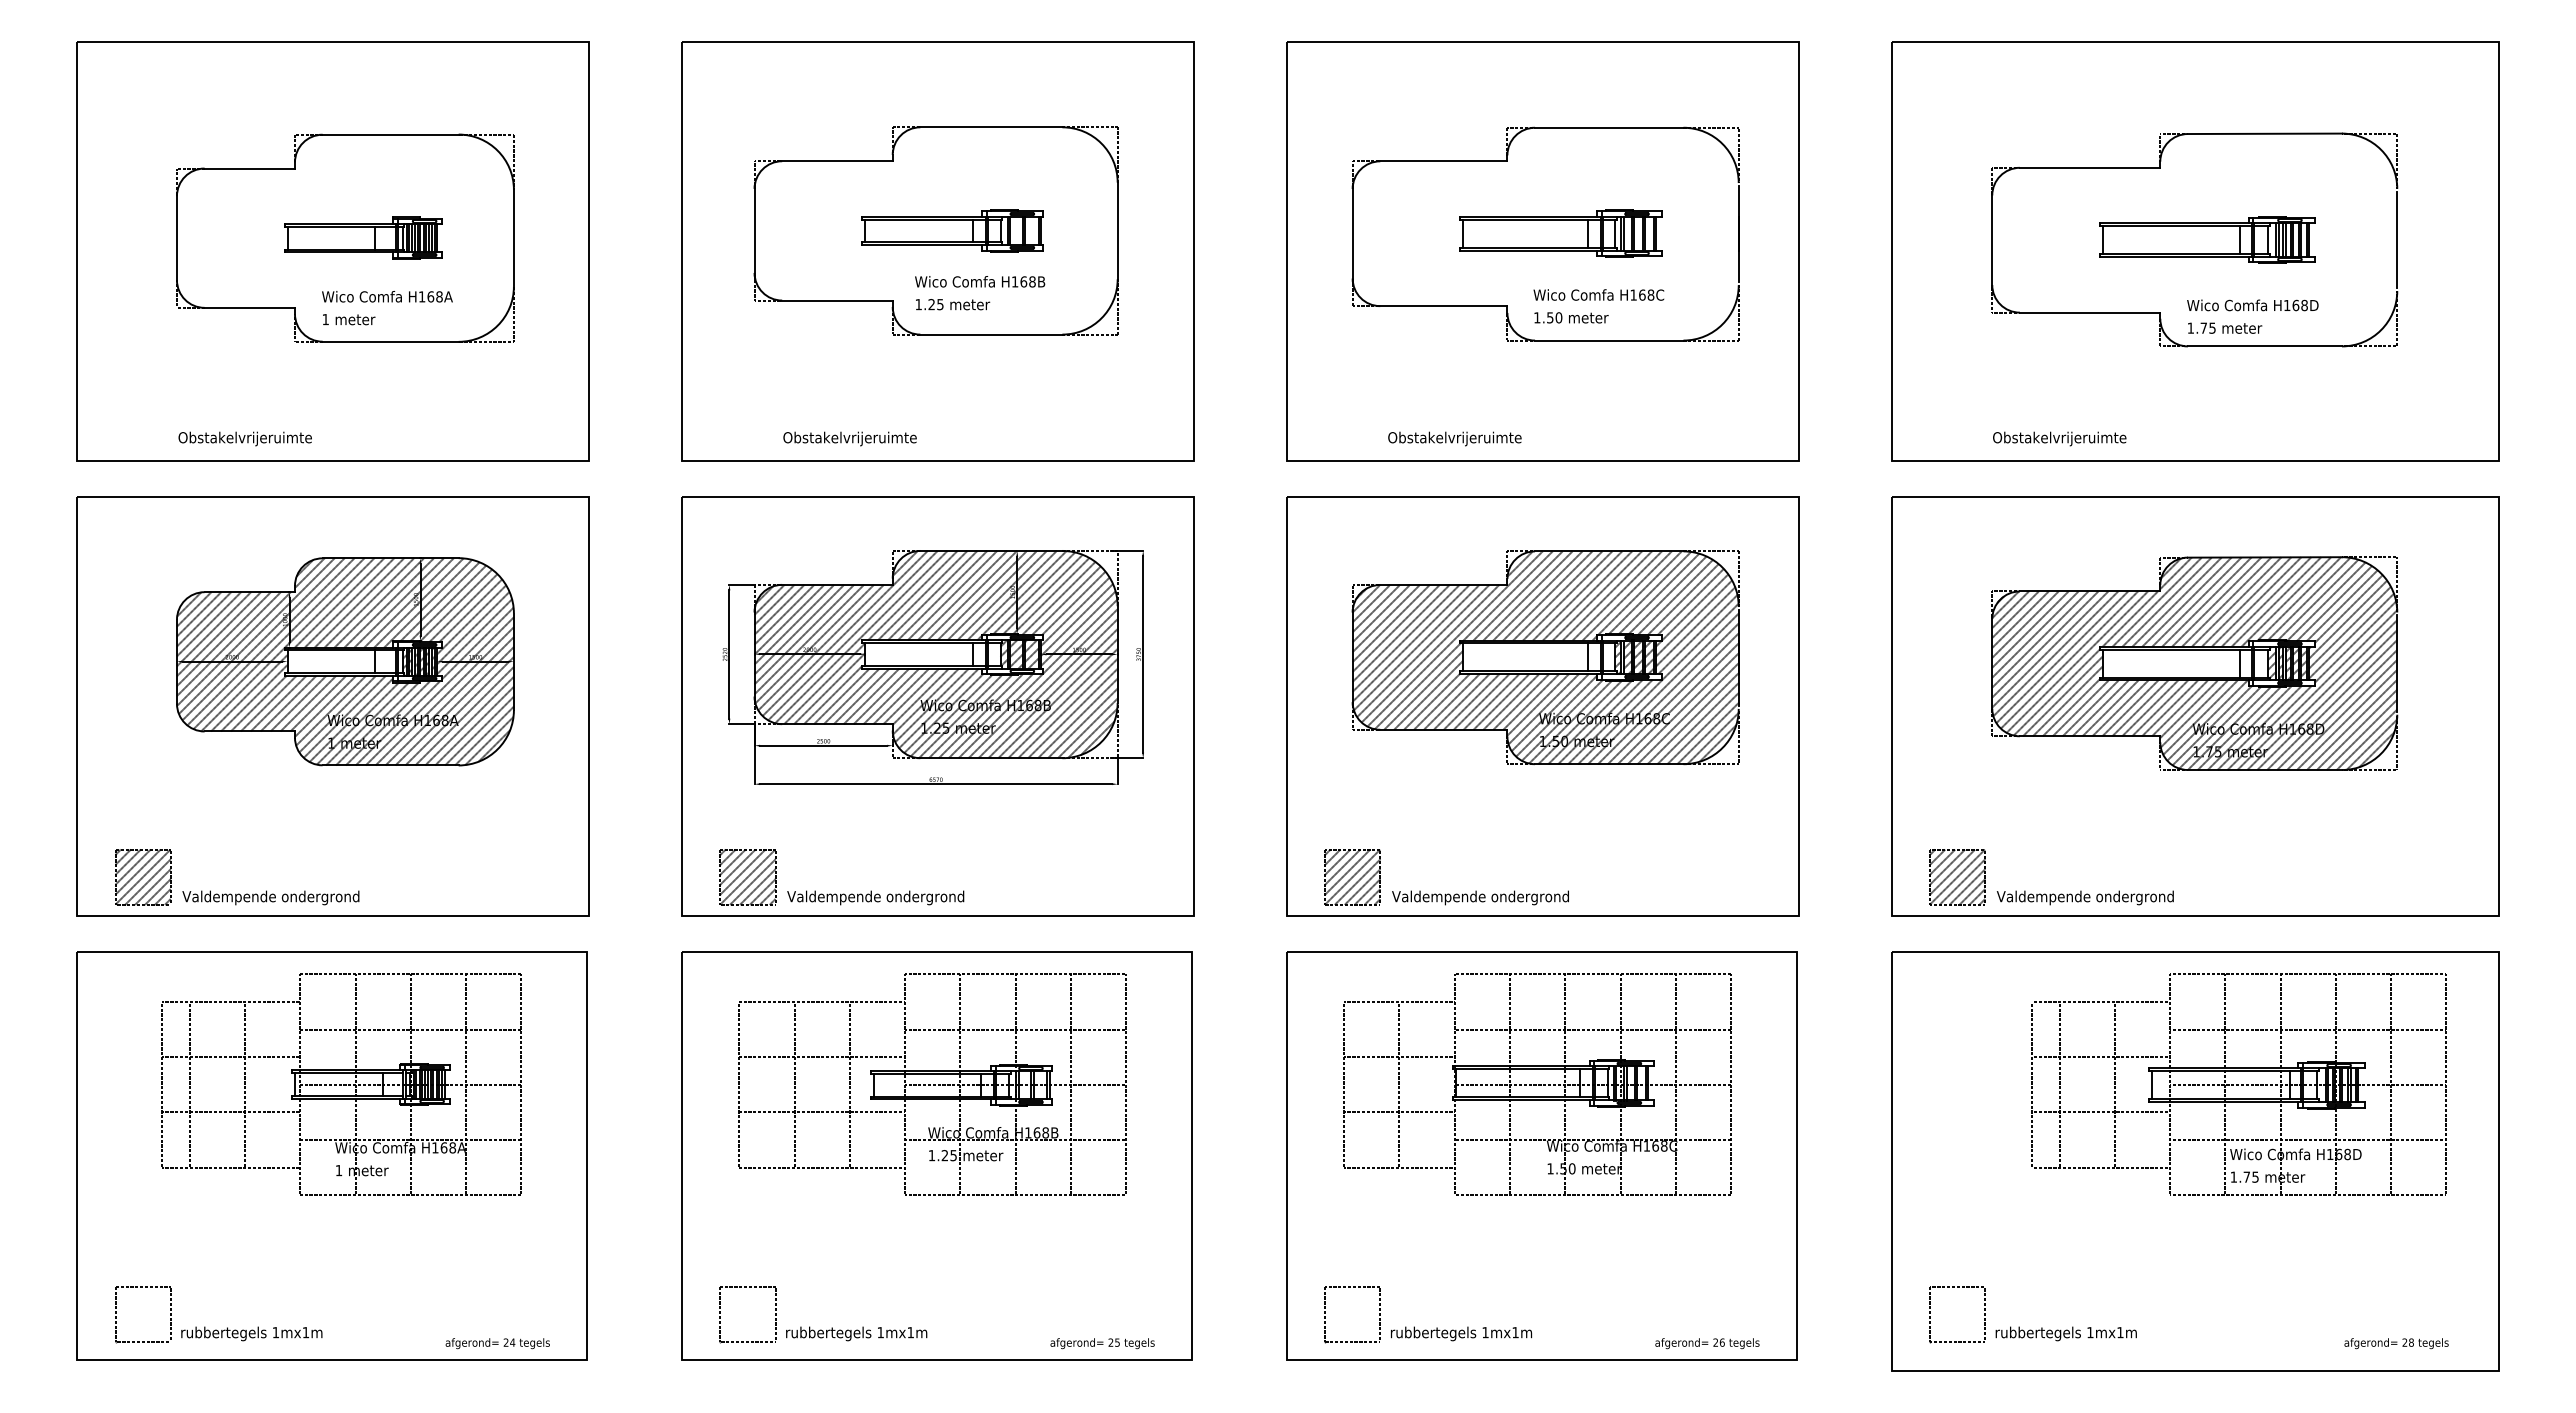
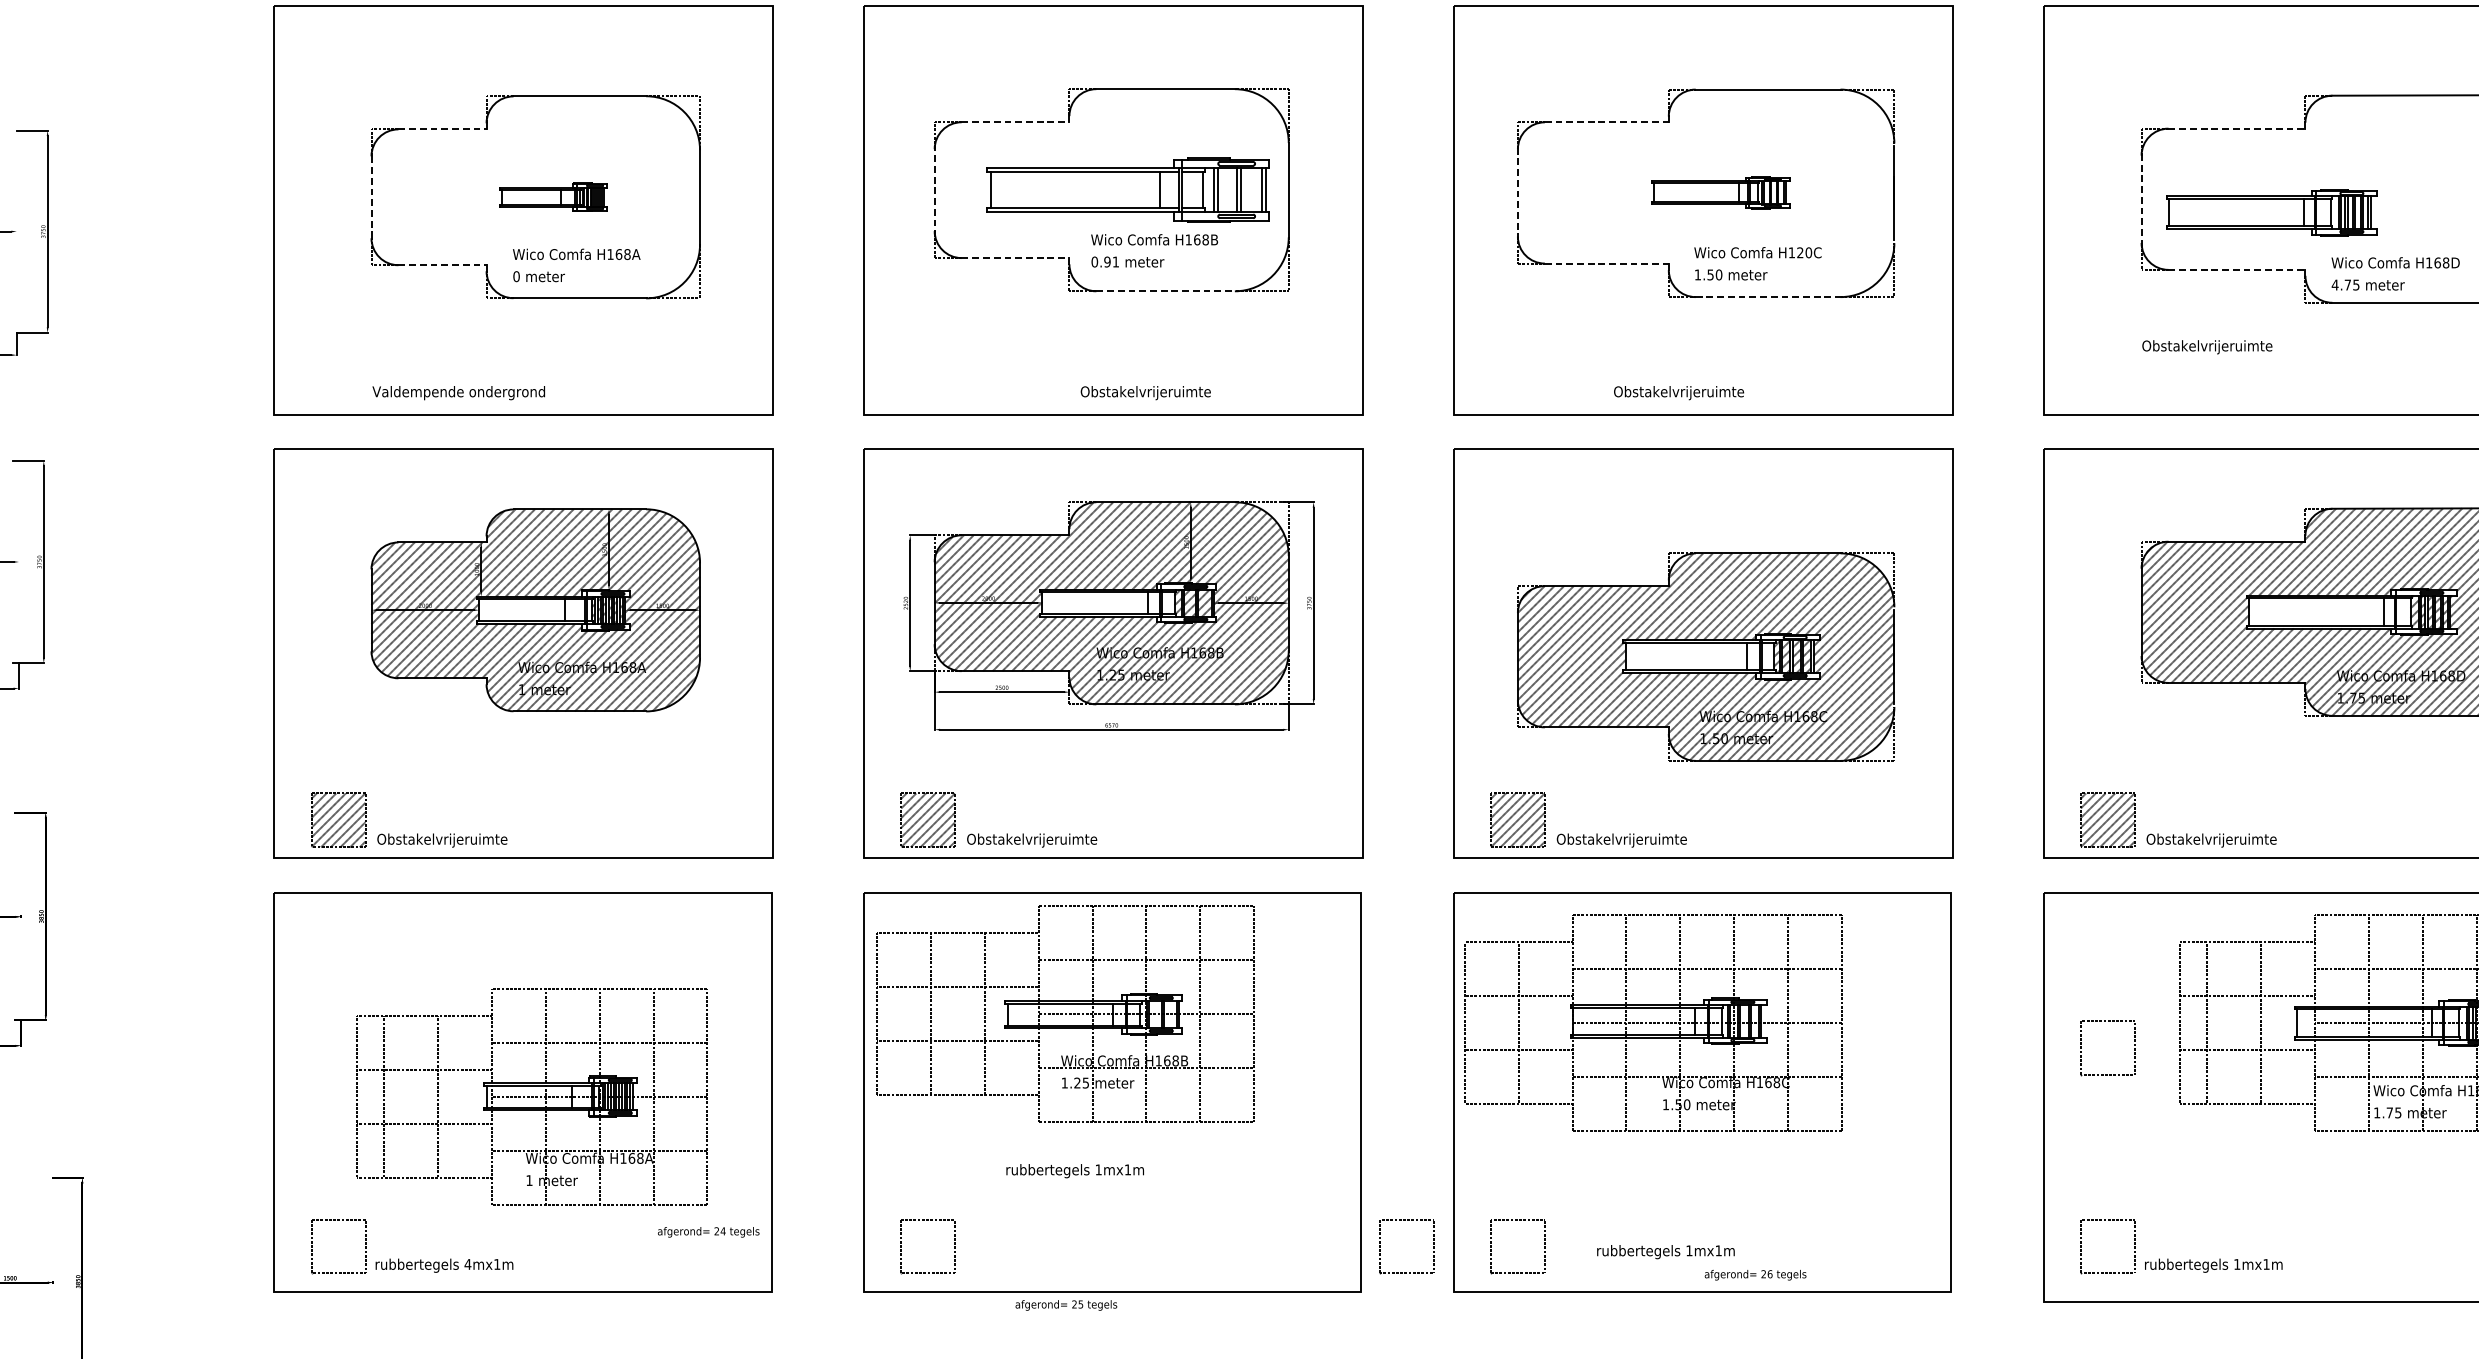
line: (837, 161) -> (1015, 122), solid -> dashed
line: (1443, 161) -> (1606, 122), solid -> dashed
line: (2090, 167) -> (2237, 128), solid -> dashed
line: (250, 168) -> (443, 129), solid -> dashed
line: (754, 230) -> (934, 189), solid -> dashed
part: (952, 230) -> (1127, 189), size x1.6
line: (1352, 233) -> (1517, 192), solid -> dashed
part: (1560, 233) -> (1720, 192), size x0.7
line: (176, 237) -> (371, 196), solid -> dashed
part: (363, 237) -> (553, 196), size x0.7
part: (2207, 239) -> (2271, 212), moved
line: (1992, 240) -> (2141, 199), solid -> dashed
text: (1646, 294) -> (1804, 252), H168C -> H120C
line: (837, 300) -> (1015, 258), solid -> dashed
text: (929, 304) -> (1105, 261), 1.25 -> 0.91
line: (1443, 306) -> (1606, 263), solid -> dashed
line: (250, 307) -> (443, 264), solid -> dashed
line: (2090, 312) -> (2237, 269), solid -> dashed
text: (325, 319) -> (516, 276), 1 -> 0
text: (2190, 327) -> (2334, 284), 1.75 -> 4.75
line: (991, 334) -> (1165, 291), solid -> dashed
line: (1609, 340) -> (1768, 297), solid -> dashed
text: (266, 438) -> (458, 392), Obstakelvrijeruimte -> Valdempende ondergrond
text: (849, 438) -> (1145, 392), moved
text: (1454, 438) -> (1678, 392), moved
text: (2059, 438) -> (2207, 346), moved
part: (1545, 657) -> (1705, 656), moved
text: (270, 897) -> (462, 840), Valdempende ondergrond -> Obstakelvrijeruimte
text: (875, 897) -> (1052, 840), Valdempende ondergrond -> Obstakelvrijeruimte
text: (1480, 897) -> (1642, 840), Valdempende ondergrond -> Obstakelvrijeruimte
text: (2084, 897) -> (2231, 840), Valdempende ondergrond -> Obstakelvrijeruimte
part: (1957, 1083) -> (2107, 1021), added
part: (341, 1084) -> (531, 1096), moved
part: (932, 1084) -> (1065, 1013), moved
part: (1537, 1084) -> (1653, 1022), moved
part: (1265, 1314) -> (1432, 1246), added
text: (275, 1332) -> (467, 1264), 1mx1m -> 4mx1m
text: (856, 1333) -> (1075, 1170), moved
text: (1461, 1333) -> (1665, 1251), moved
text: (497, 1343) -> (708, 1232), moved
text: (1102, 1343) -> (1066, 1305), moved
text: (1707, 1343) -> (1755, 1275), moved

